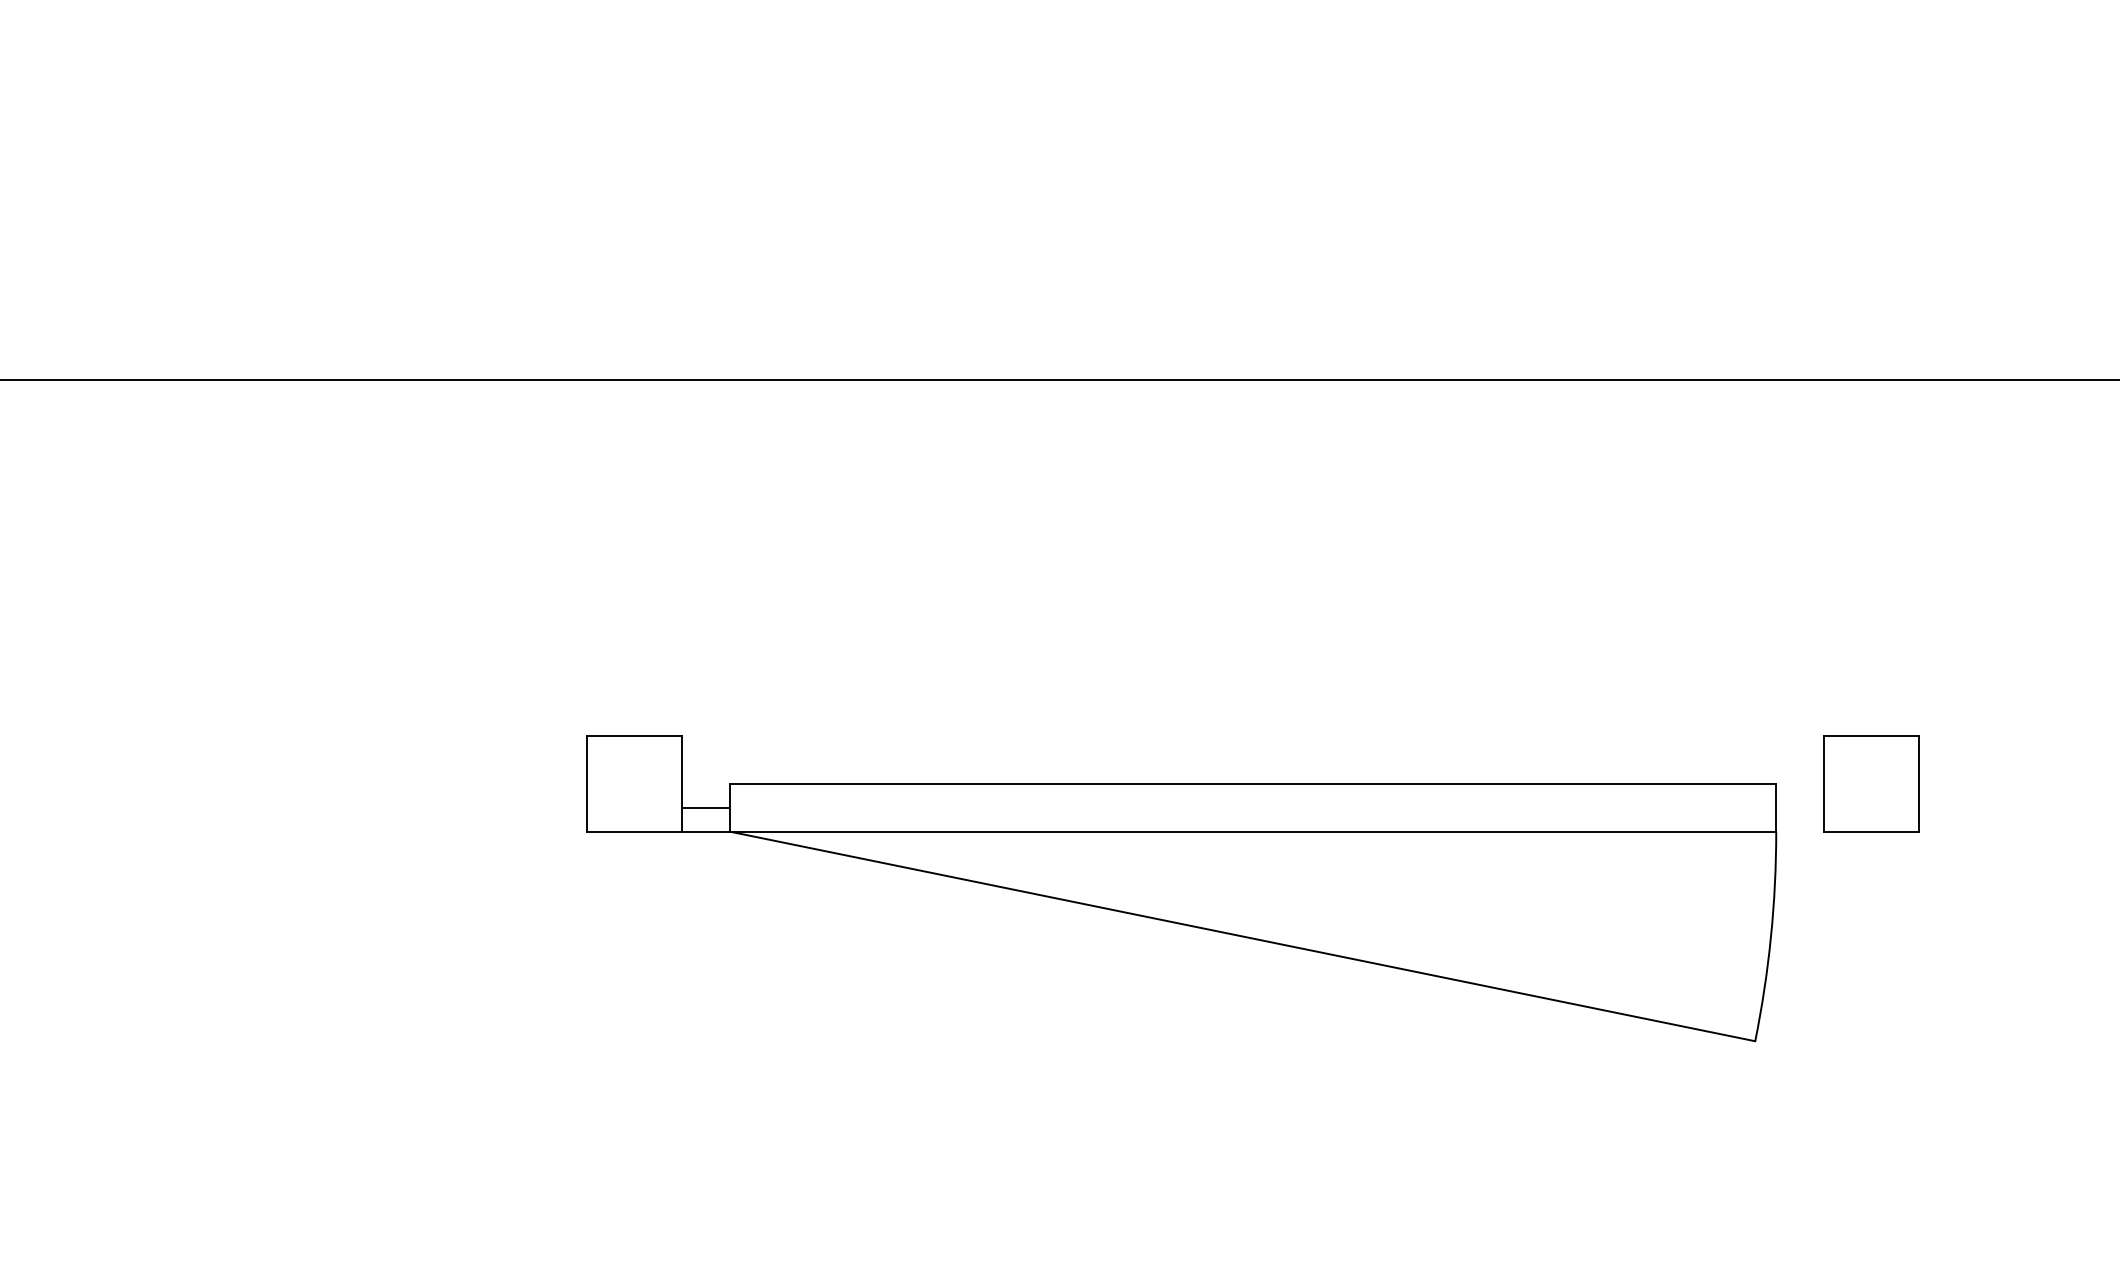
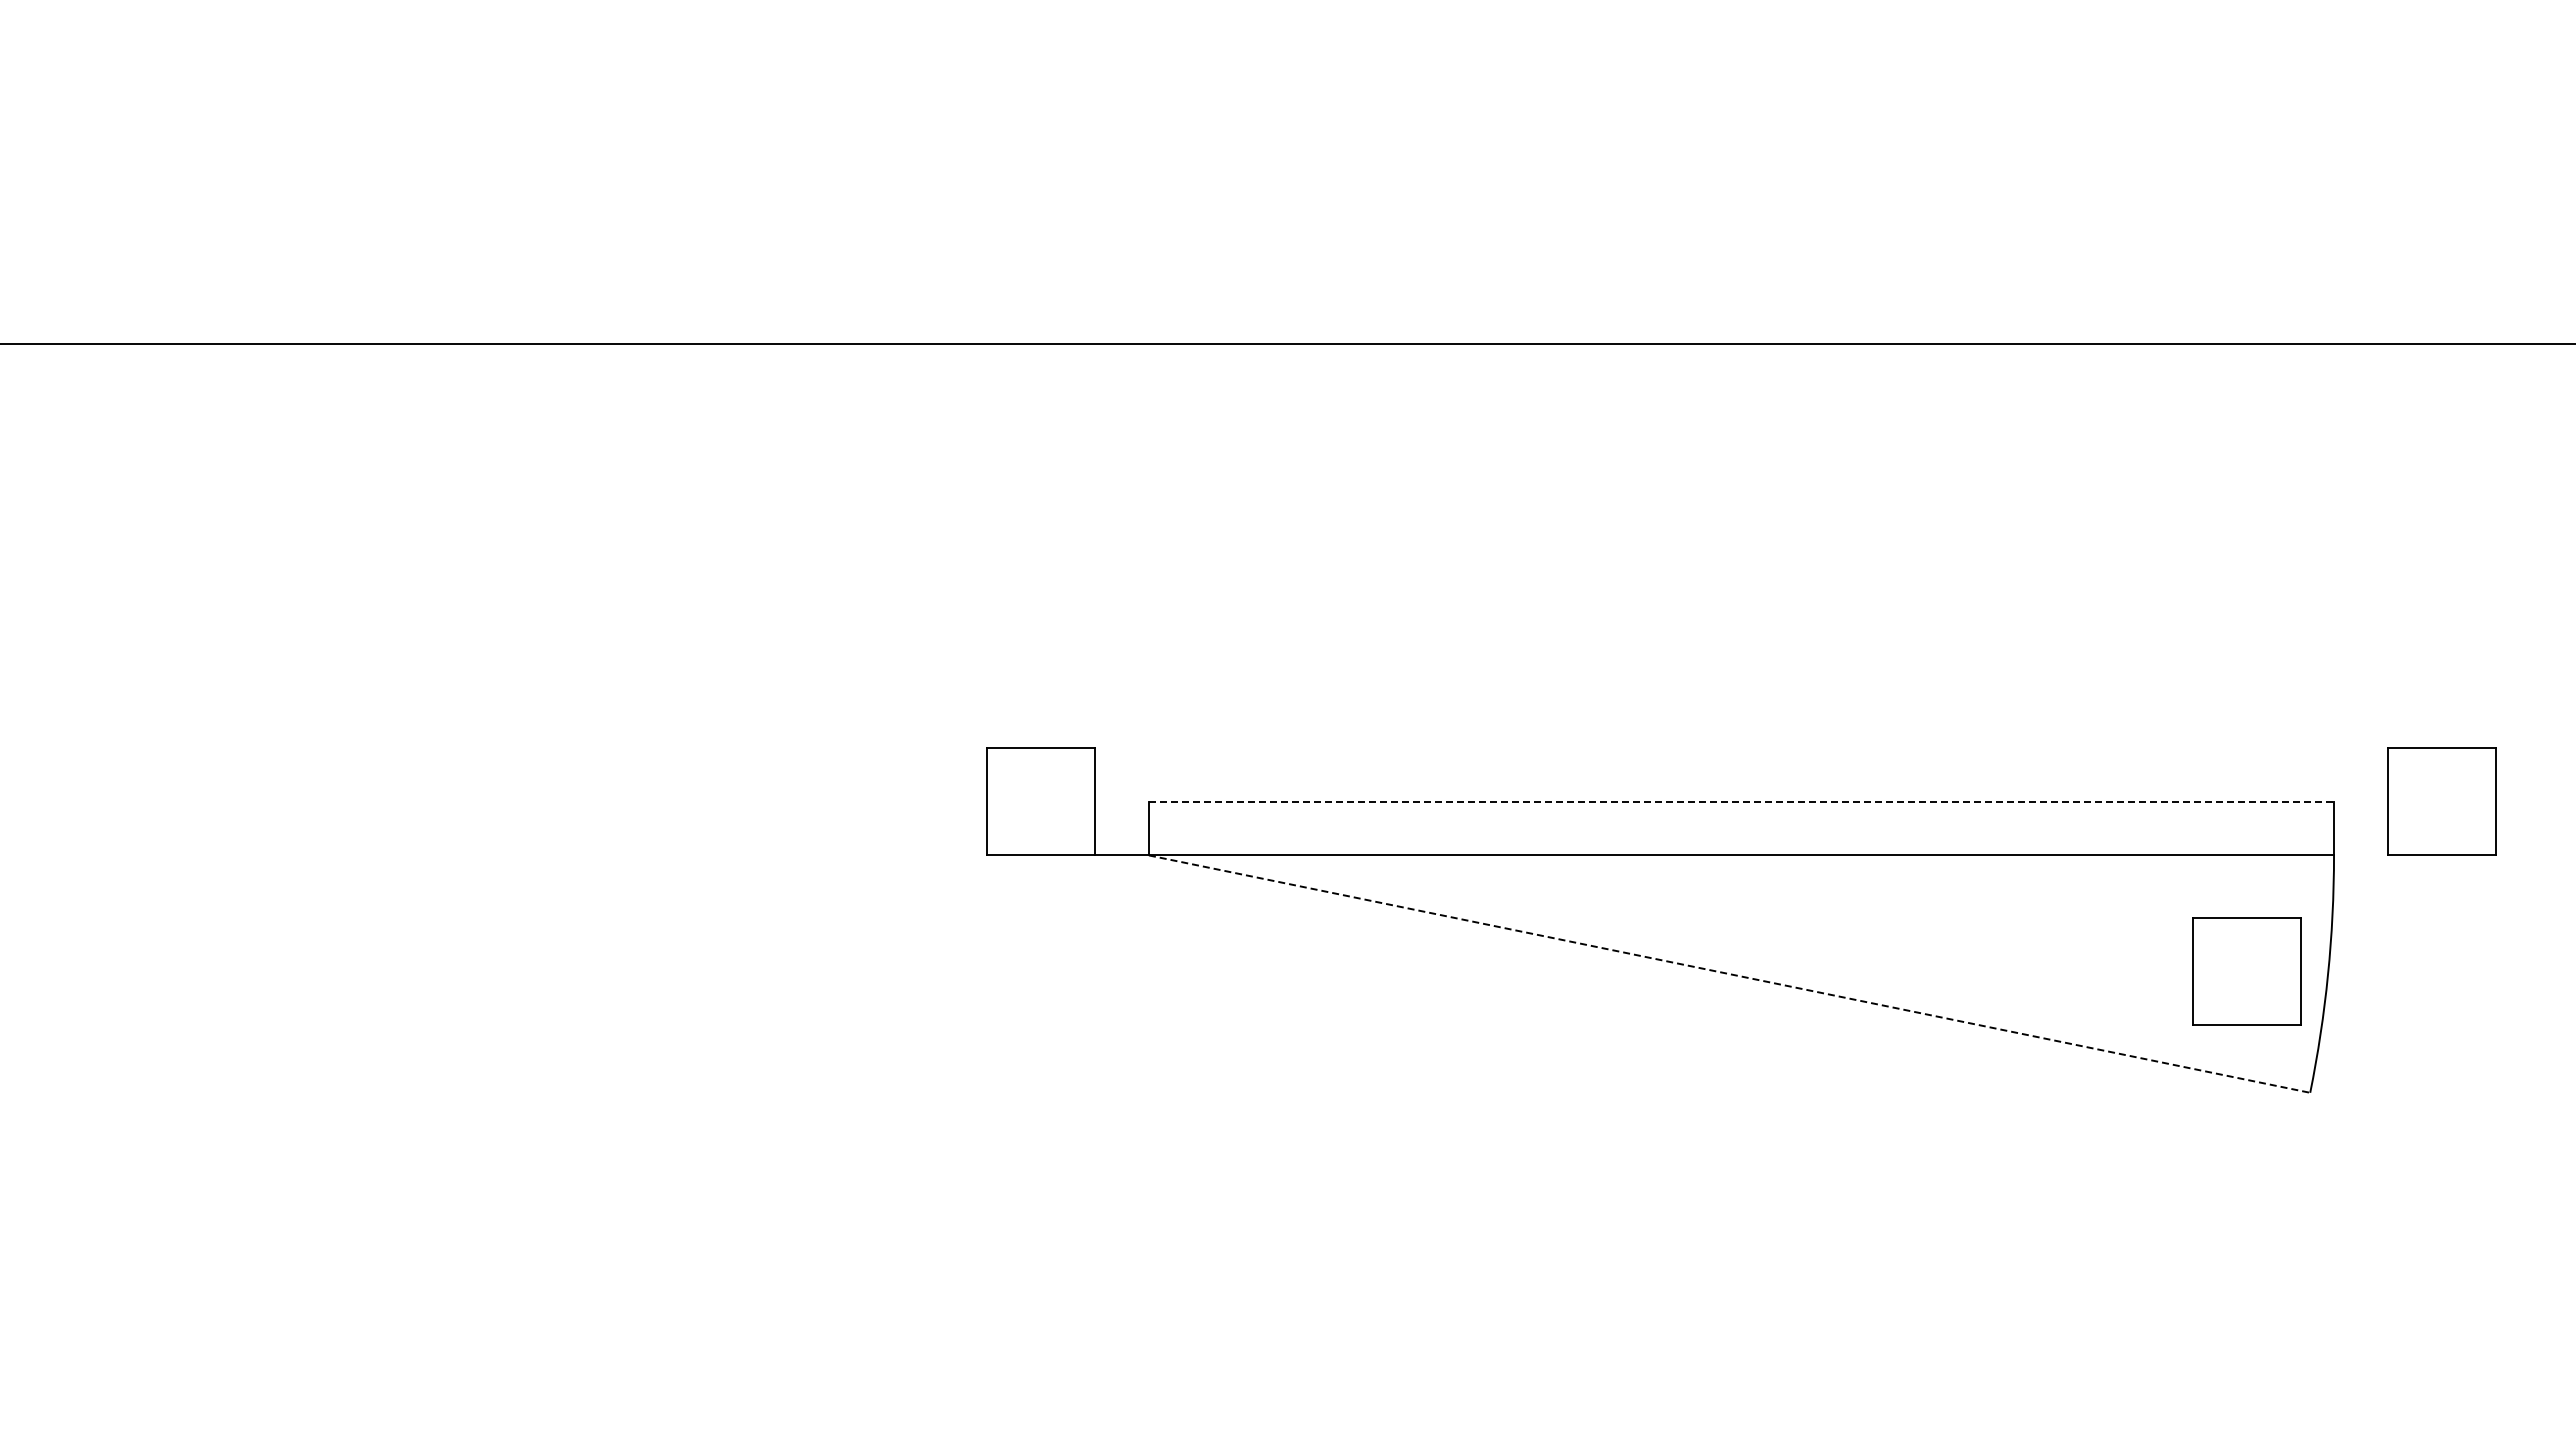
line: (1252, 783) -> (1741, 801), solid -> dashed
line: (705, 807) -> (1121, 828), removed
part: (1698, 934) -> (2246, 971), added
line: (1242, 936) -> (1729, 974), solid -> dashed

